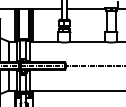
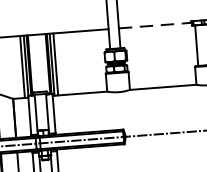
line: (86, 9) -> (155, 26), solid -> dashed

